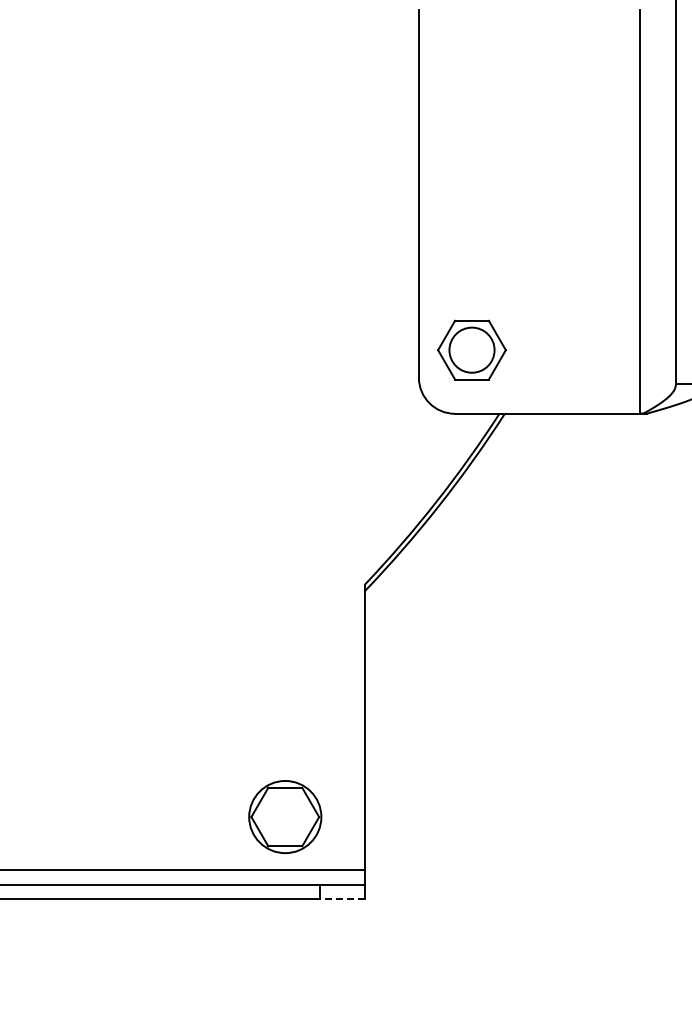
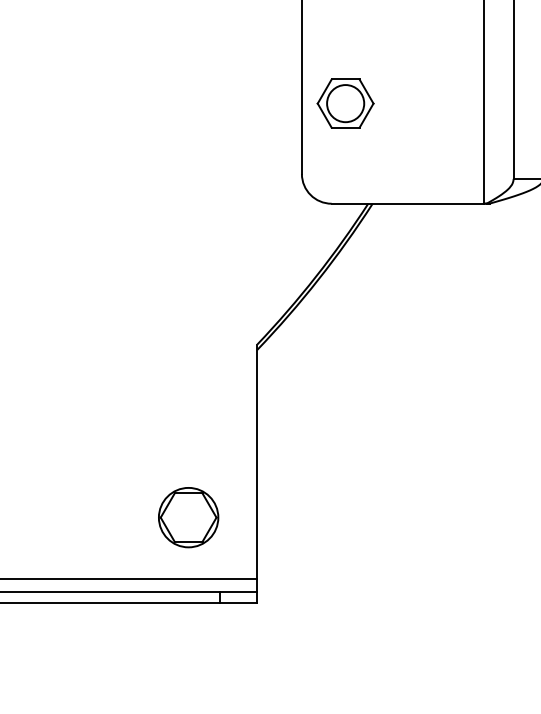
part: (471, 349) -> (345, 103), moved
part: (285, 816) -> (188, 517), moved
line: (342, 898) -> (239, 602), dashed -> solid

